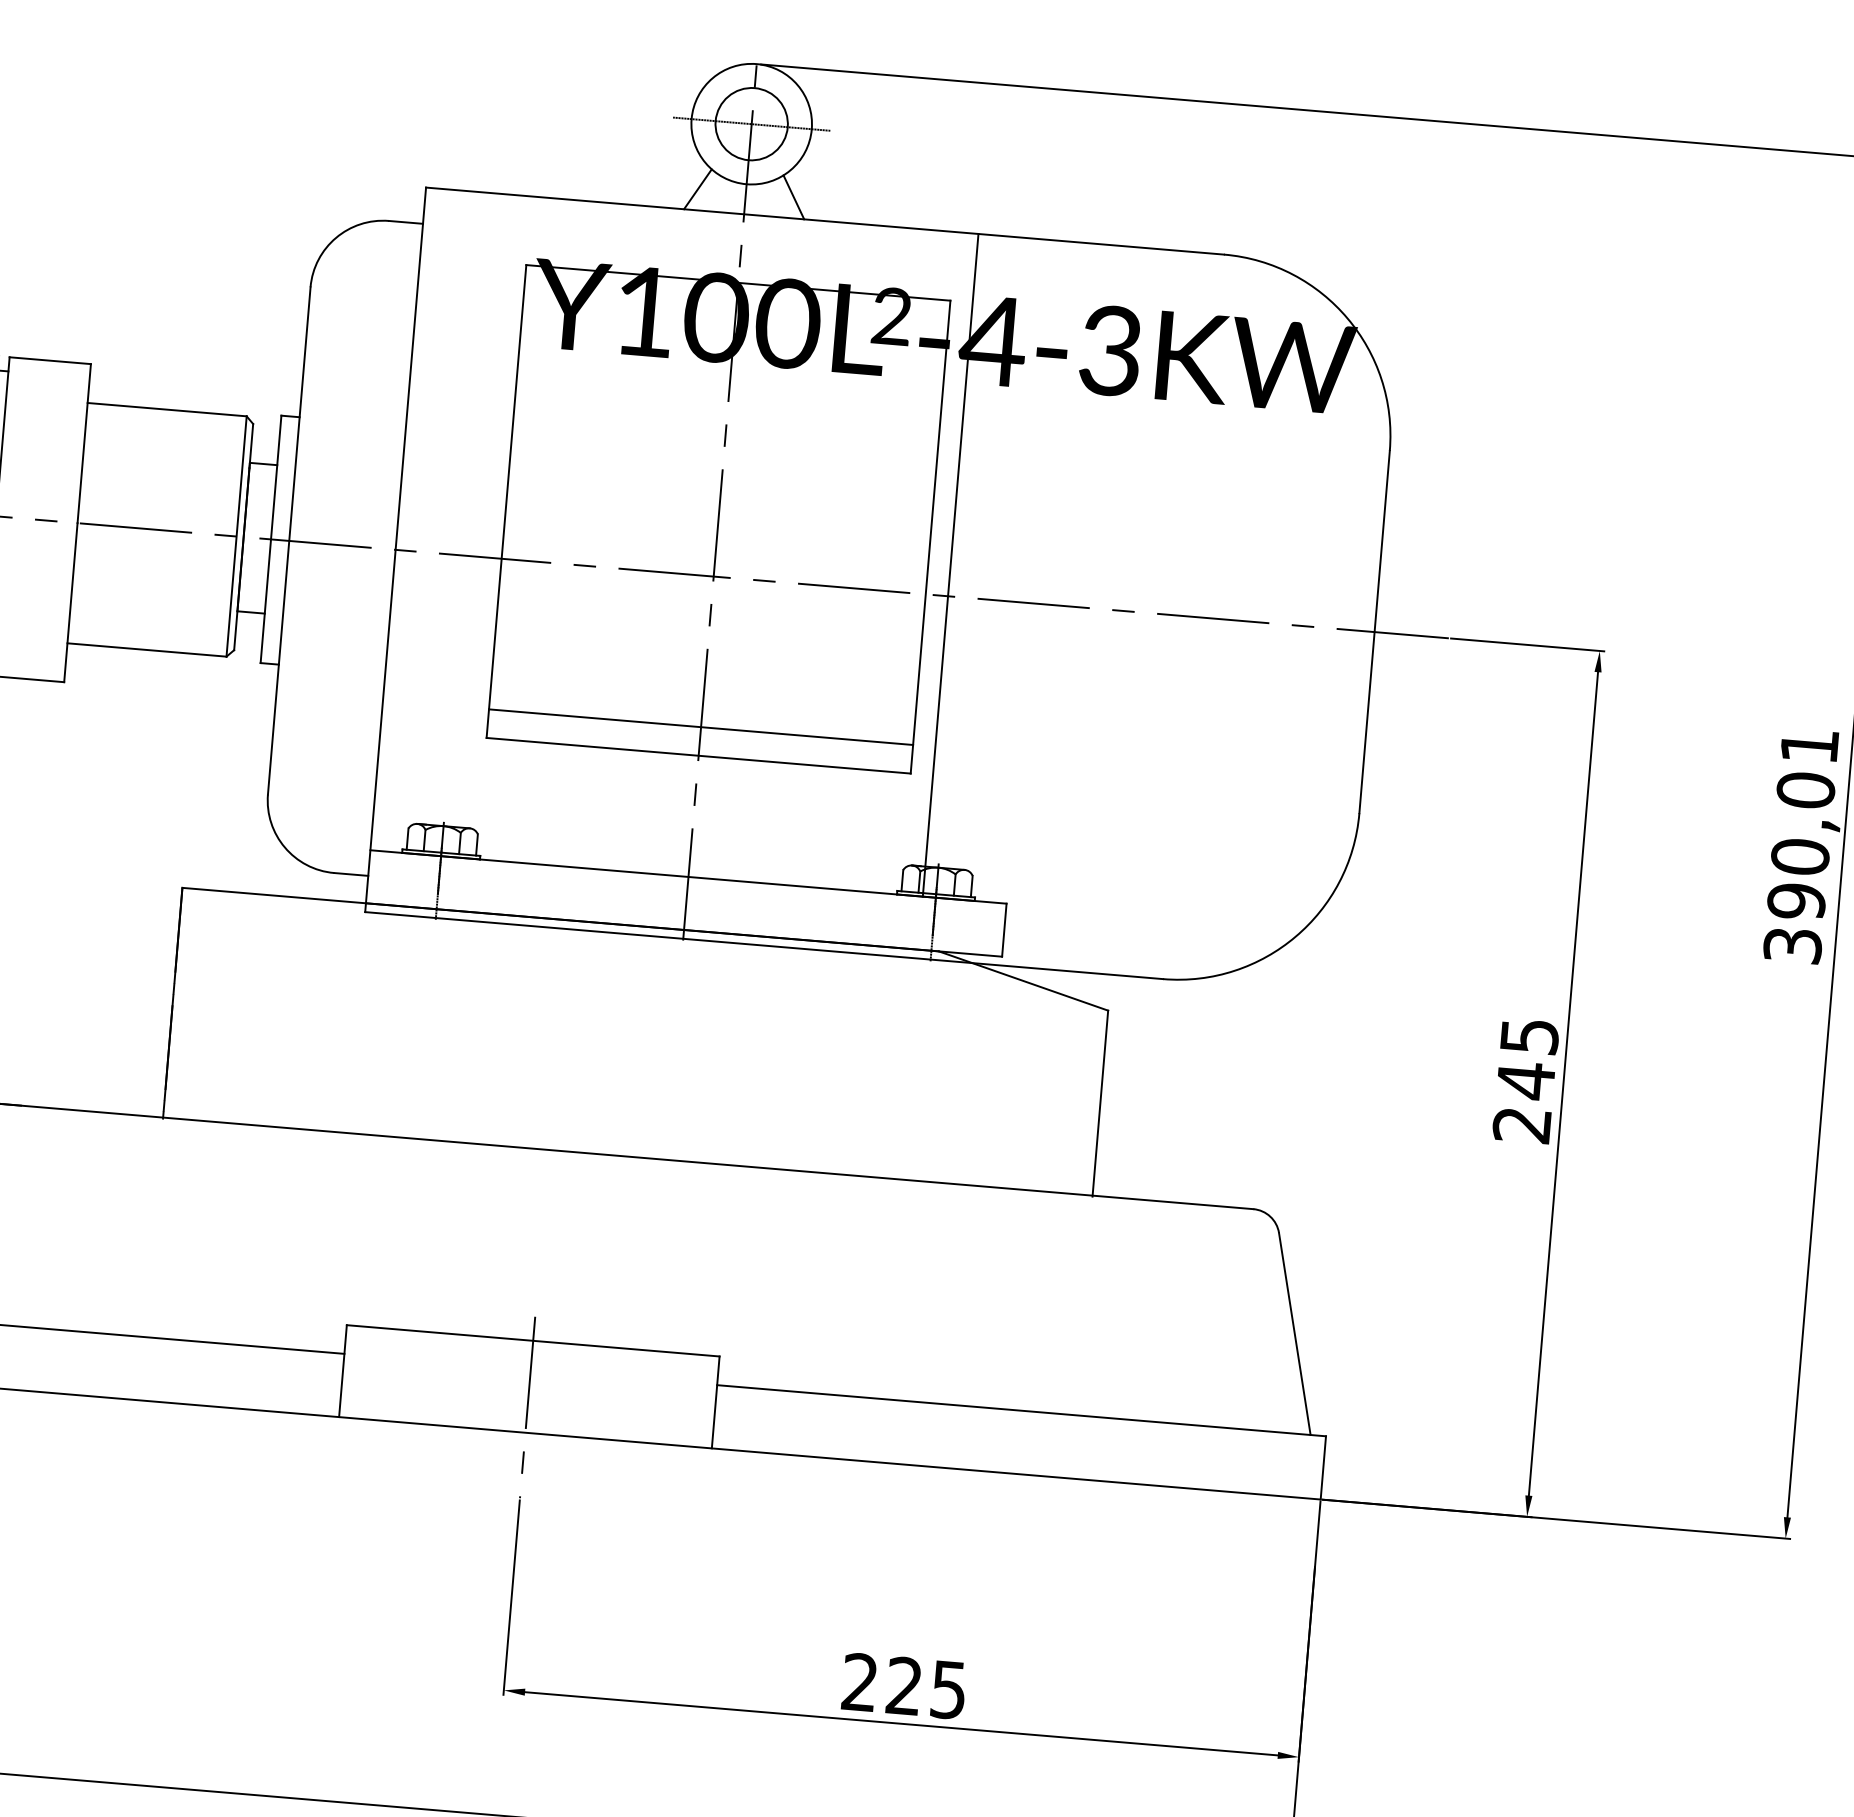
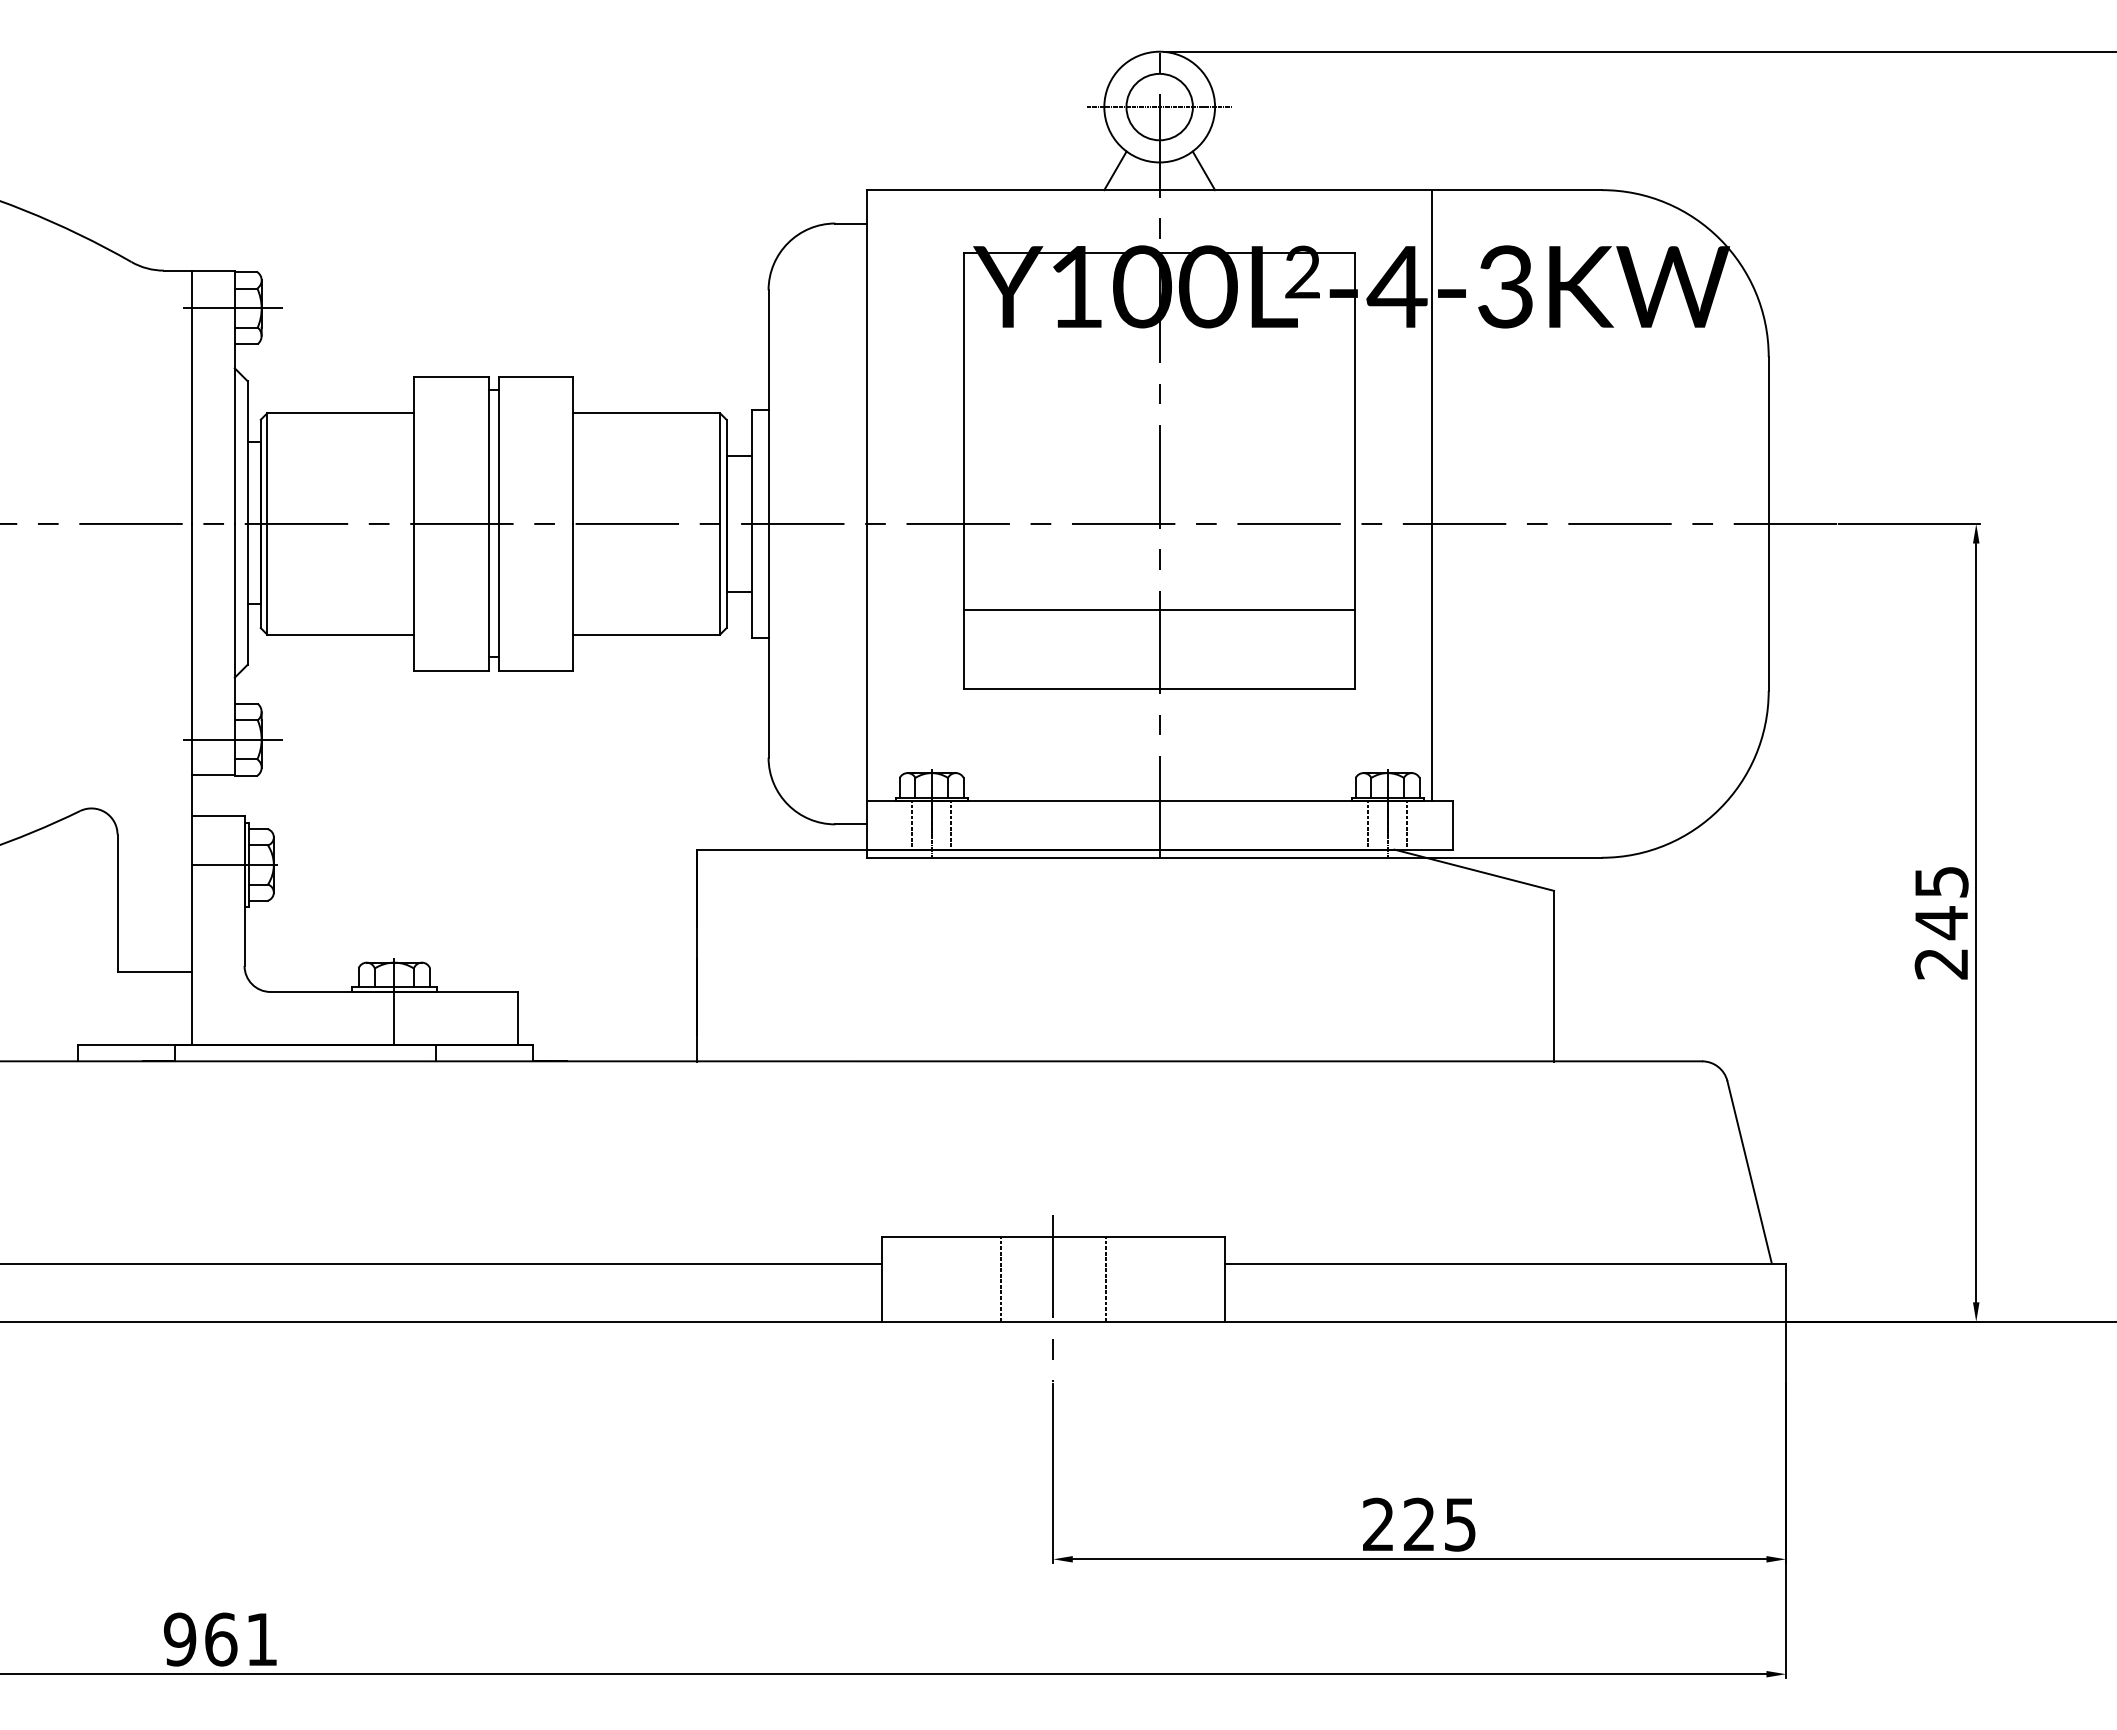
line: (950, 565) -> (1431, 495), moved
line: (700, 726) -> (1159, 609), moved
line: (418, 880) -> (912, 824), added
line: (460, 883) -> (951, 824), added
line: (912, 921) -> (1368, 824), added
line: (955, 925) -> (1407, 824), added
line: (472, 1381) -> (1000, 1279), added
line: (586, 1391) -> (1105, 1279), added

